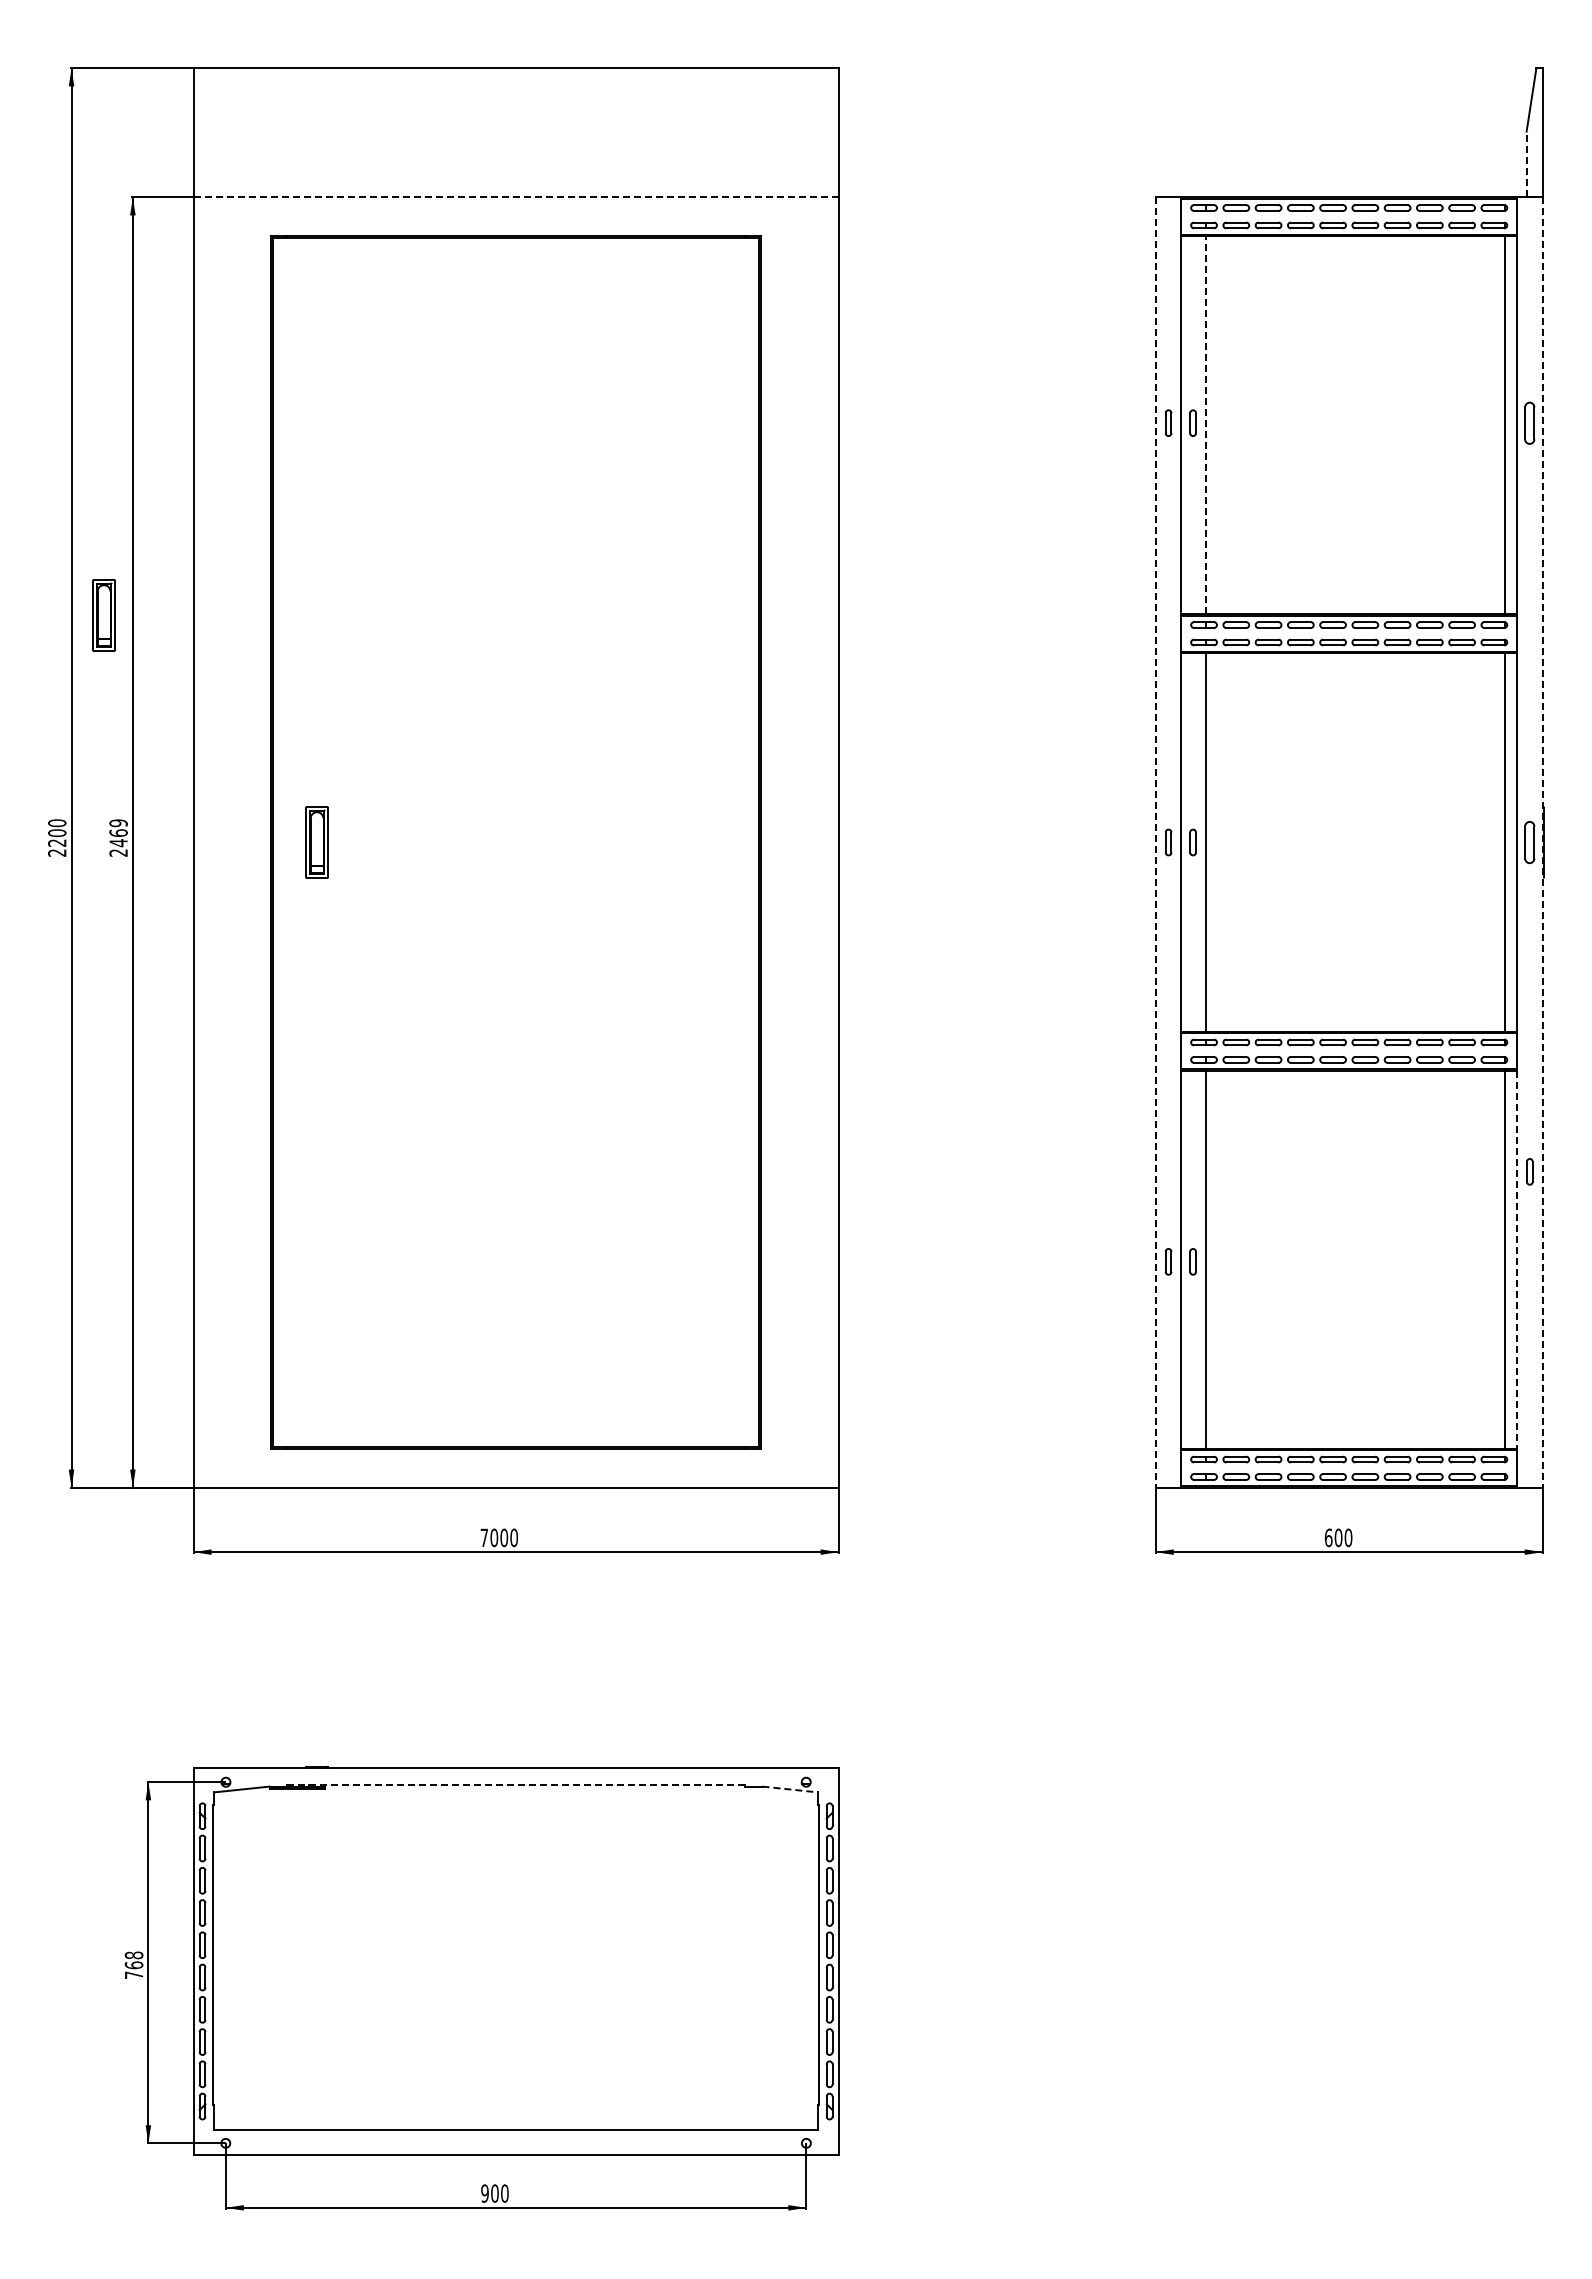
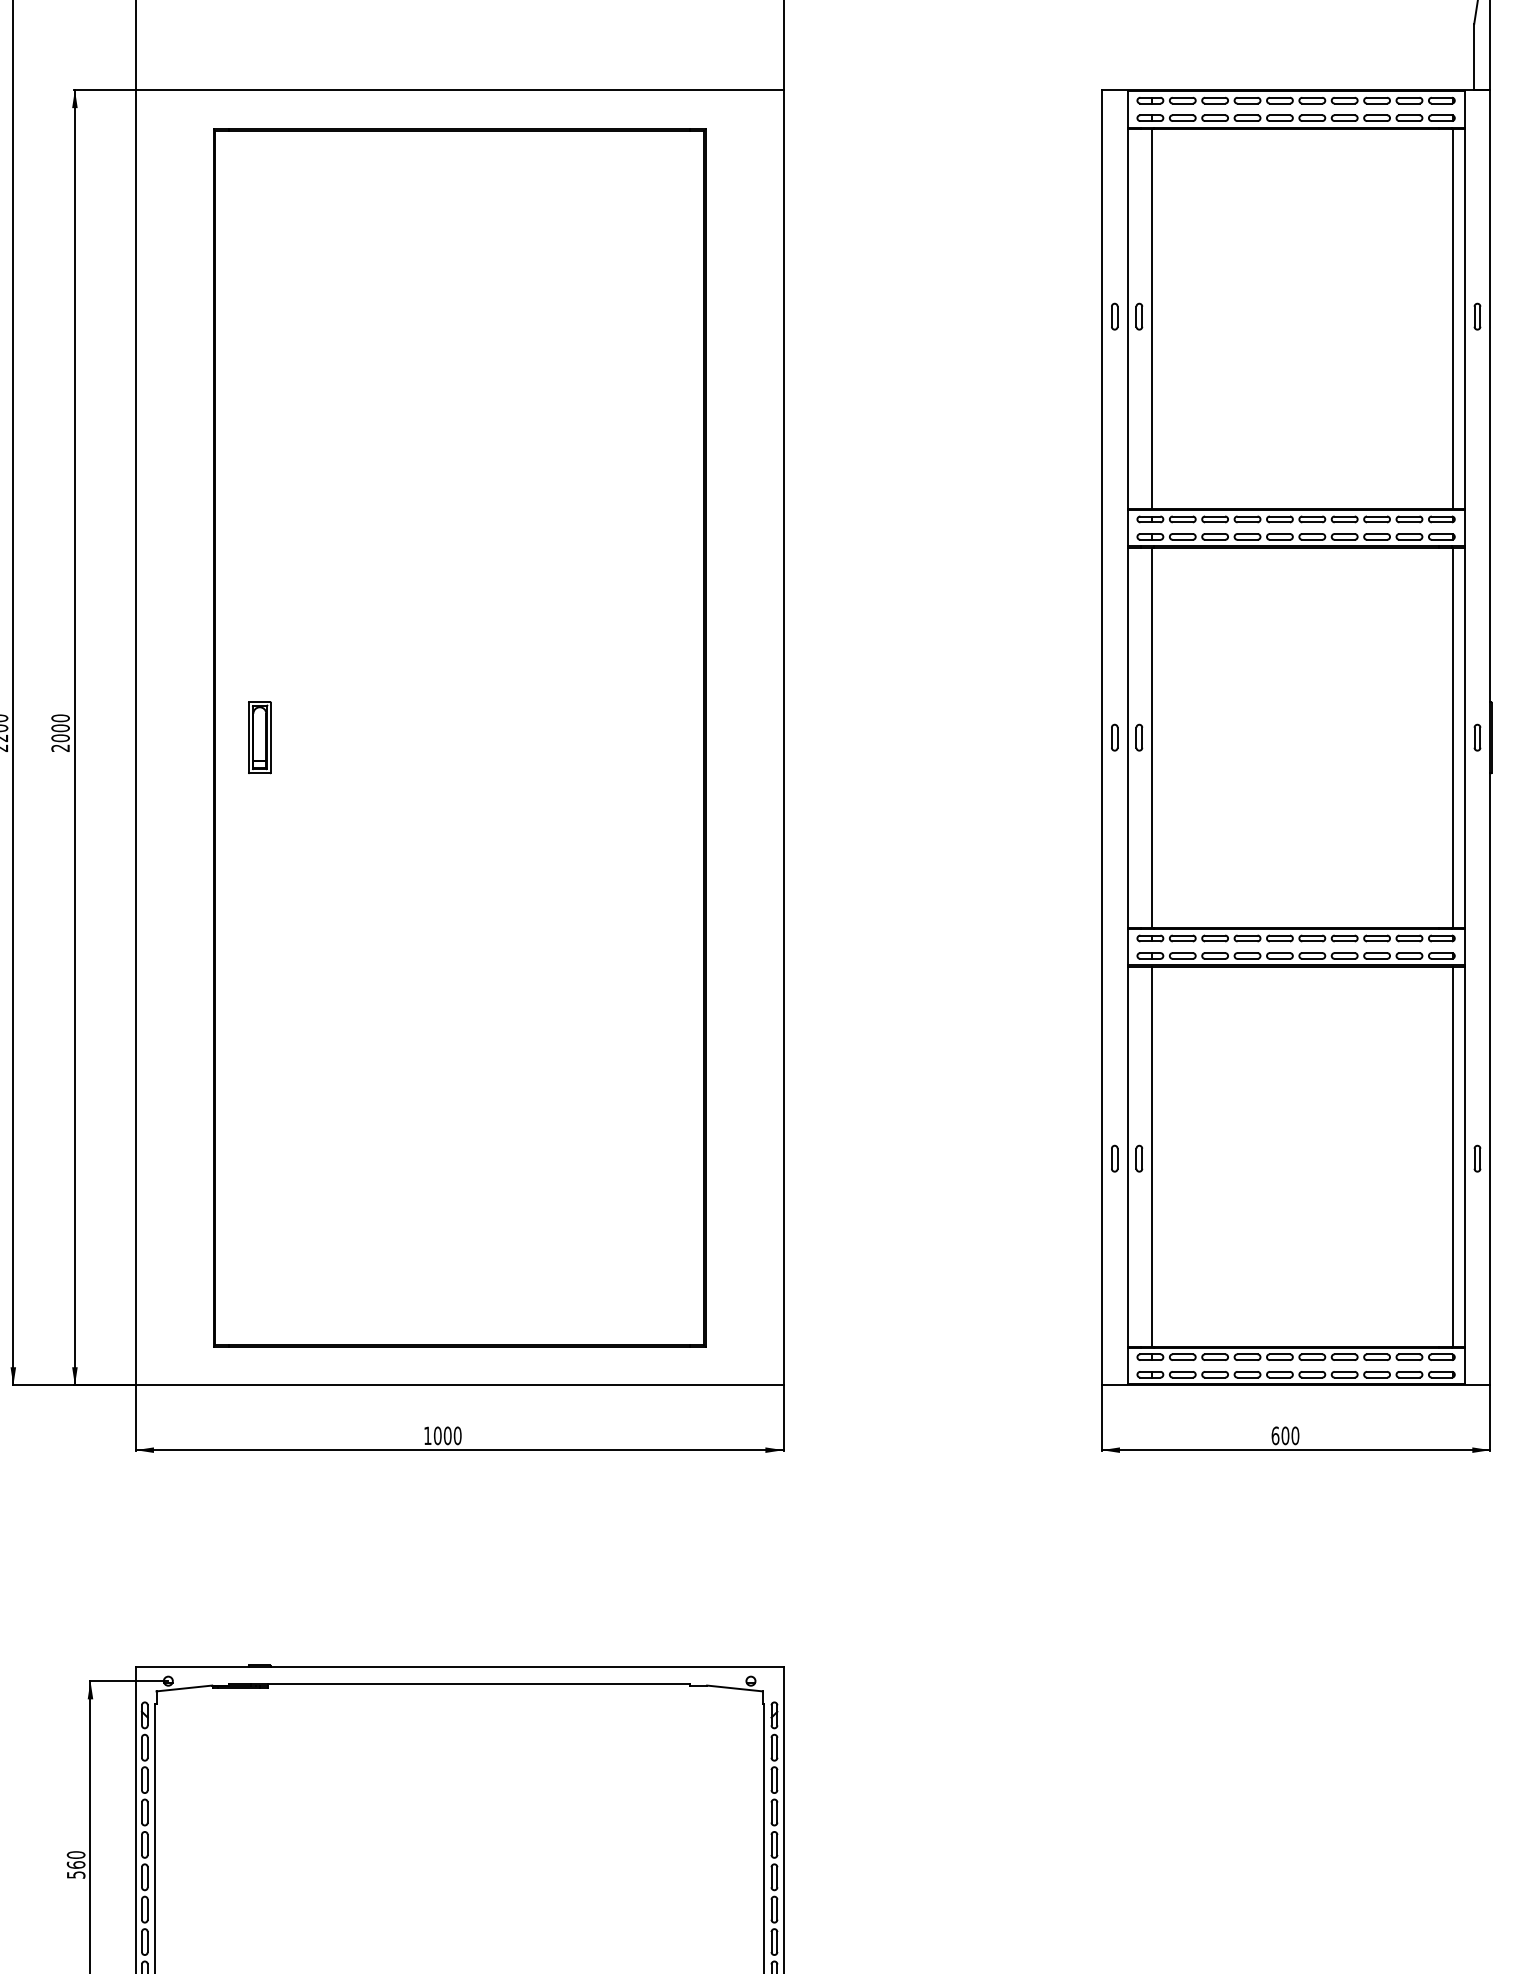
line: (1526, 164) -> (1474, 56), dashed -> solid
line: (516, 197) -> (460, 90), dashed -> solid
part: (1529, 422) -> (1477, 316), size x0.62
line: (1205, 424) -> (1151, 318), dashed -> solid
part: (103, 615) -> (45, 509), removed
text: (118, 833) -> (60, 728), 2469 -> 2000
part: (1529, 842) -> (1477, 737), size x0.62
line: (1155, 843) -> (1101, 738), dashed -> solid
line: (1542, 843) -> (1490, 738), dashed -> solid
part: (1529, 1171) -> (1477, 1158), moved
line: (1516, 1260) -> (1464, 1157), dashed -> solid
text: (483, 1537) -> (426, 1435), 7000 -> 1000
line: (516, 1785) -> (460, 1684), dashed -> solid
line: (790, 1789) -> (735, 1688), dashed -> solid
text: (134, 1964) -> (76, 1864), 768 -> 560

